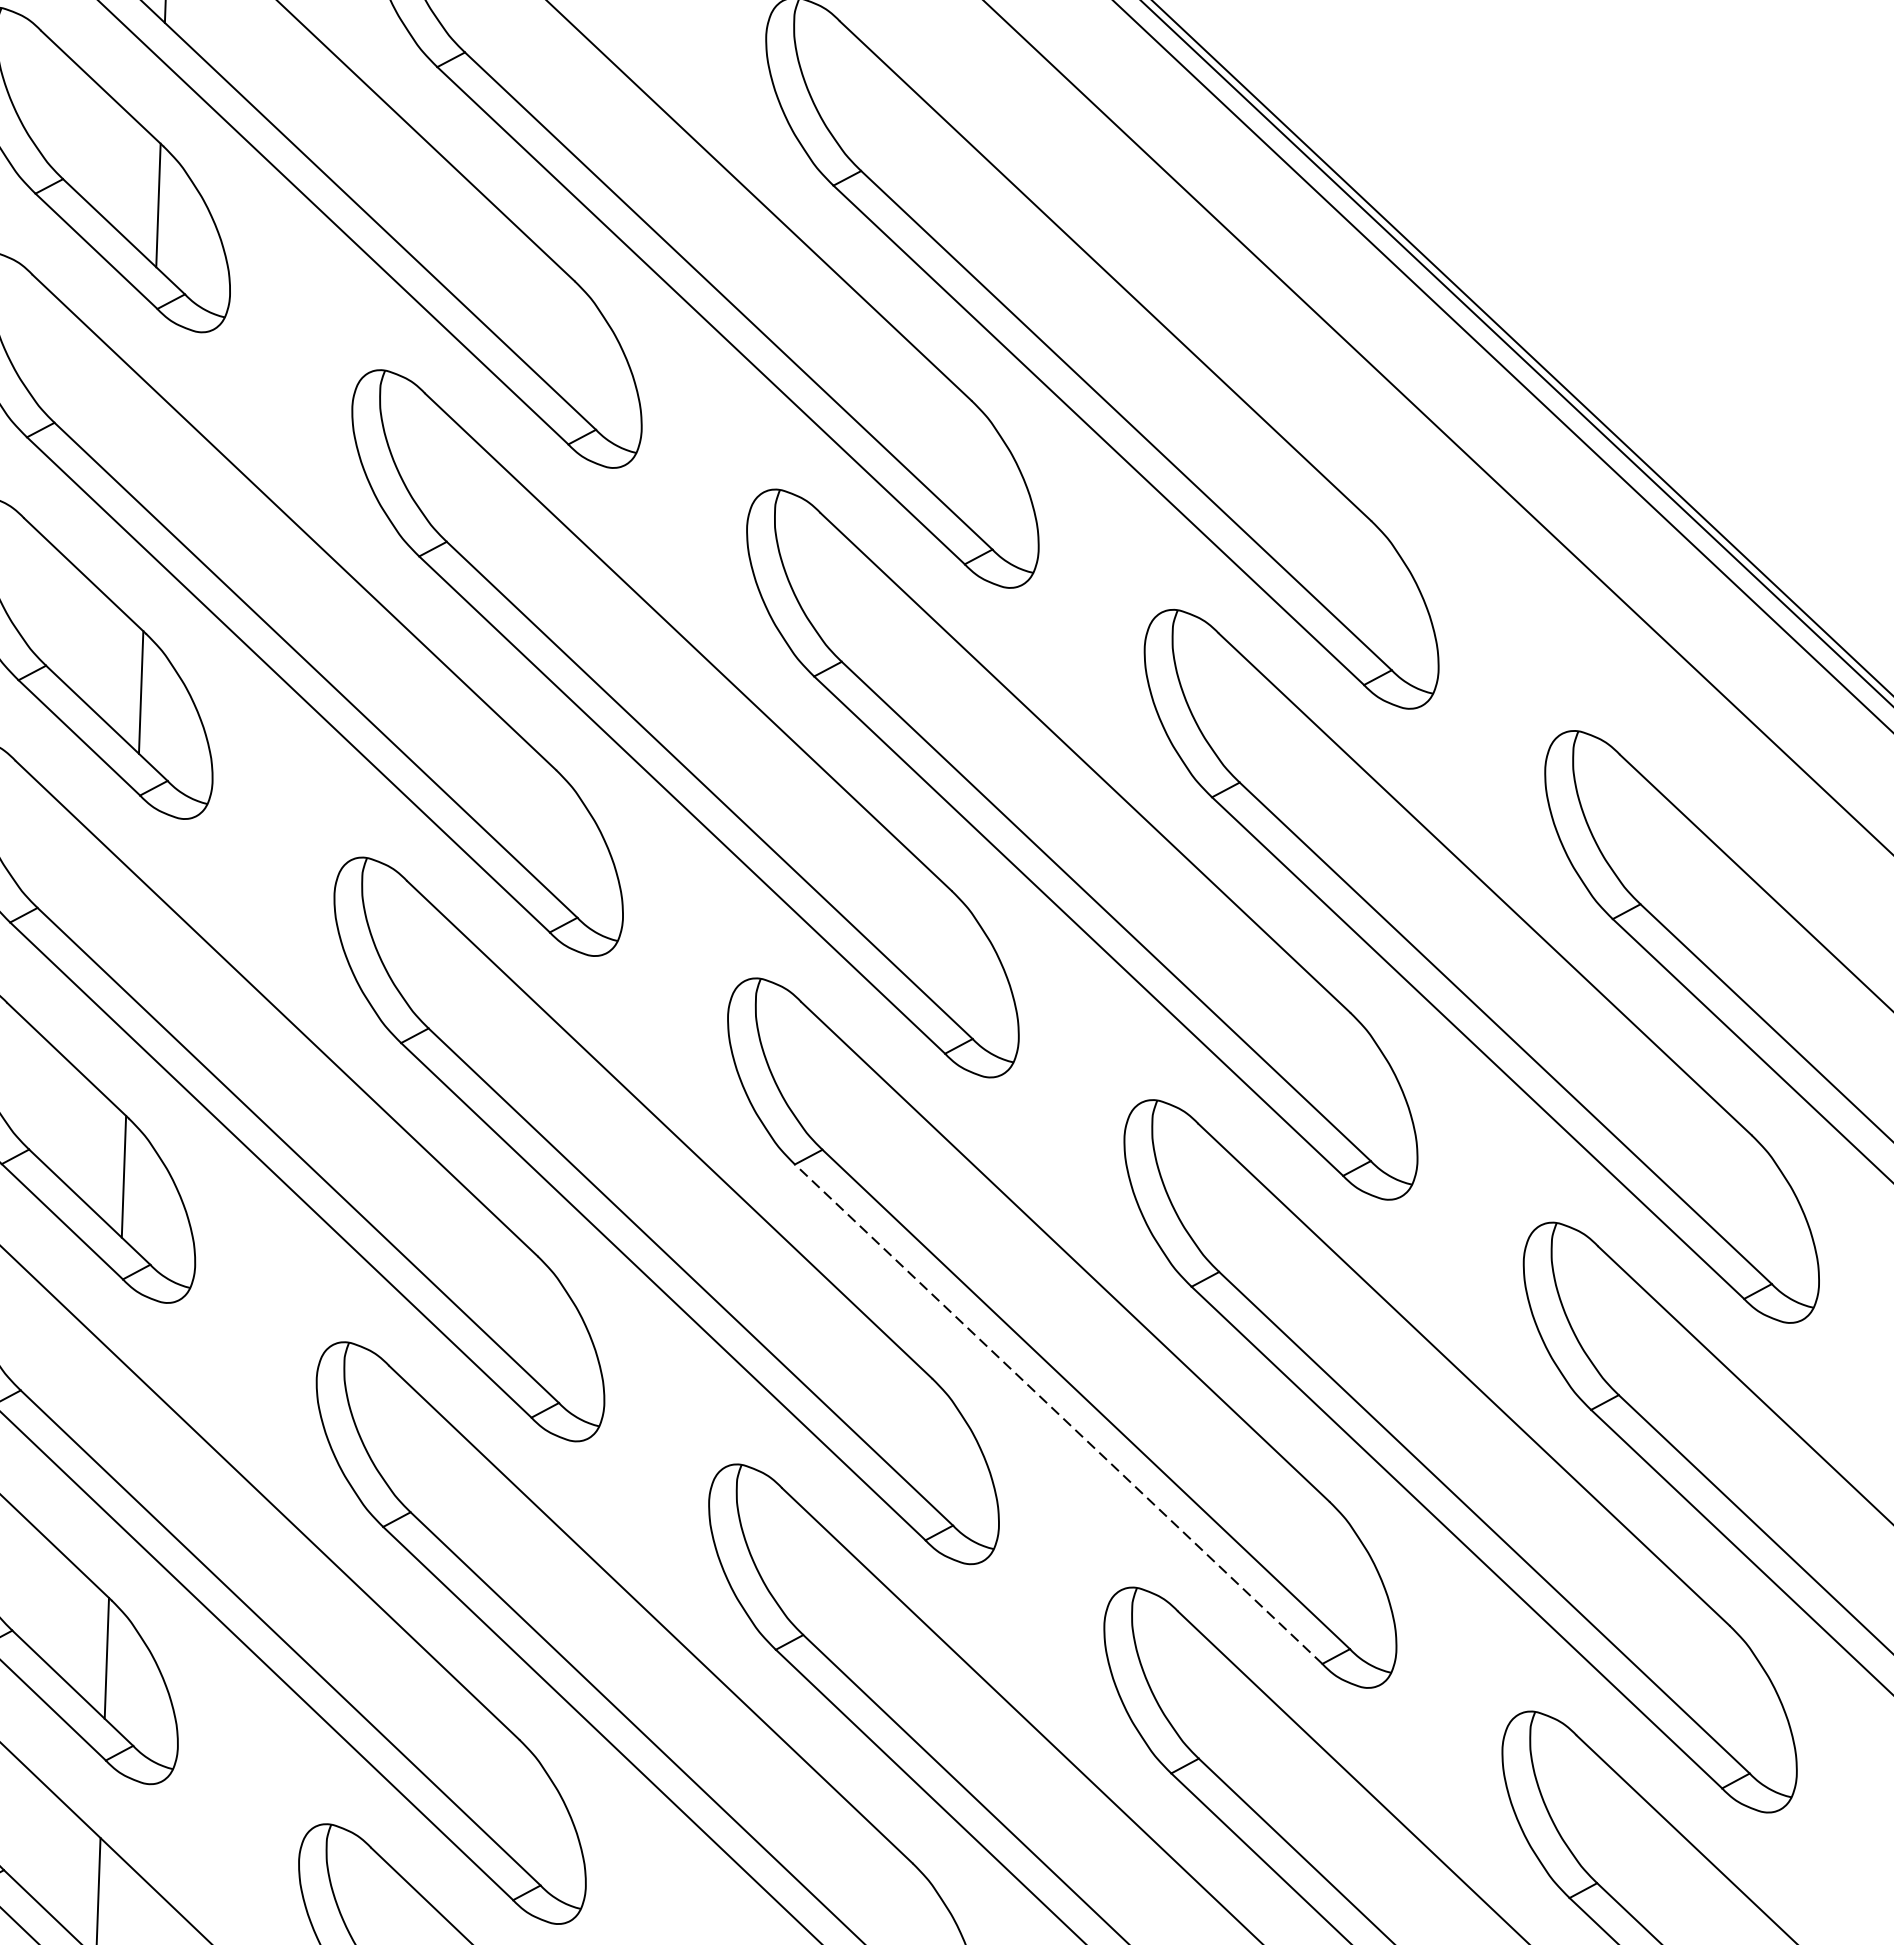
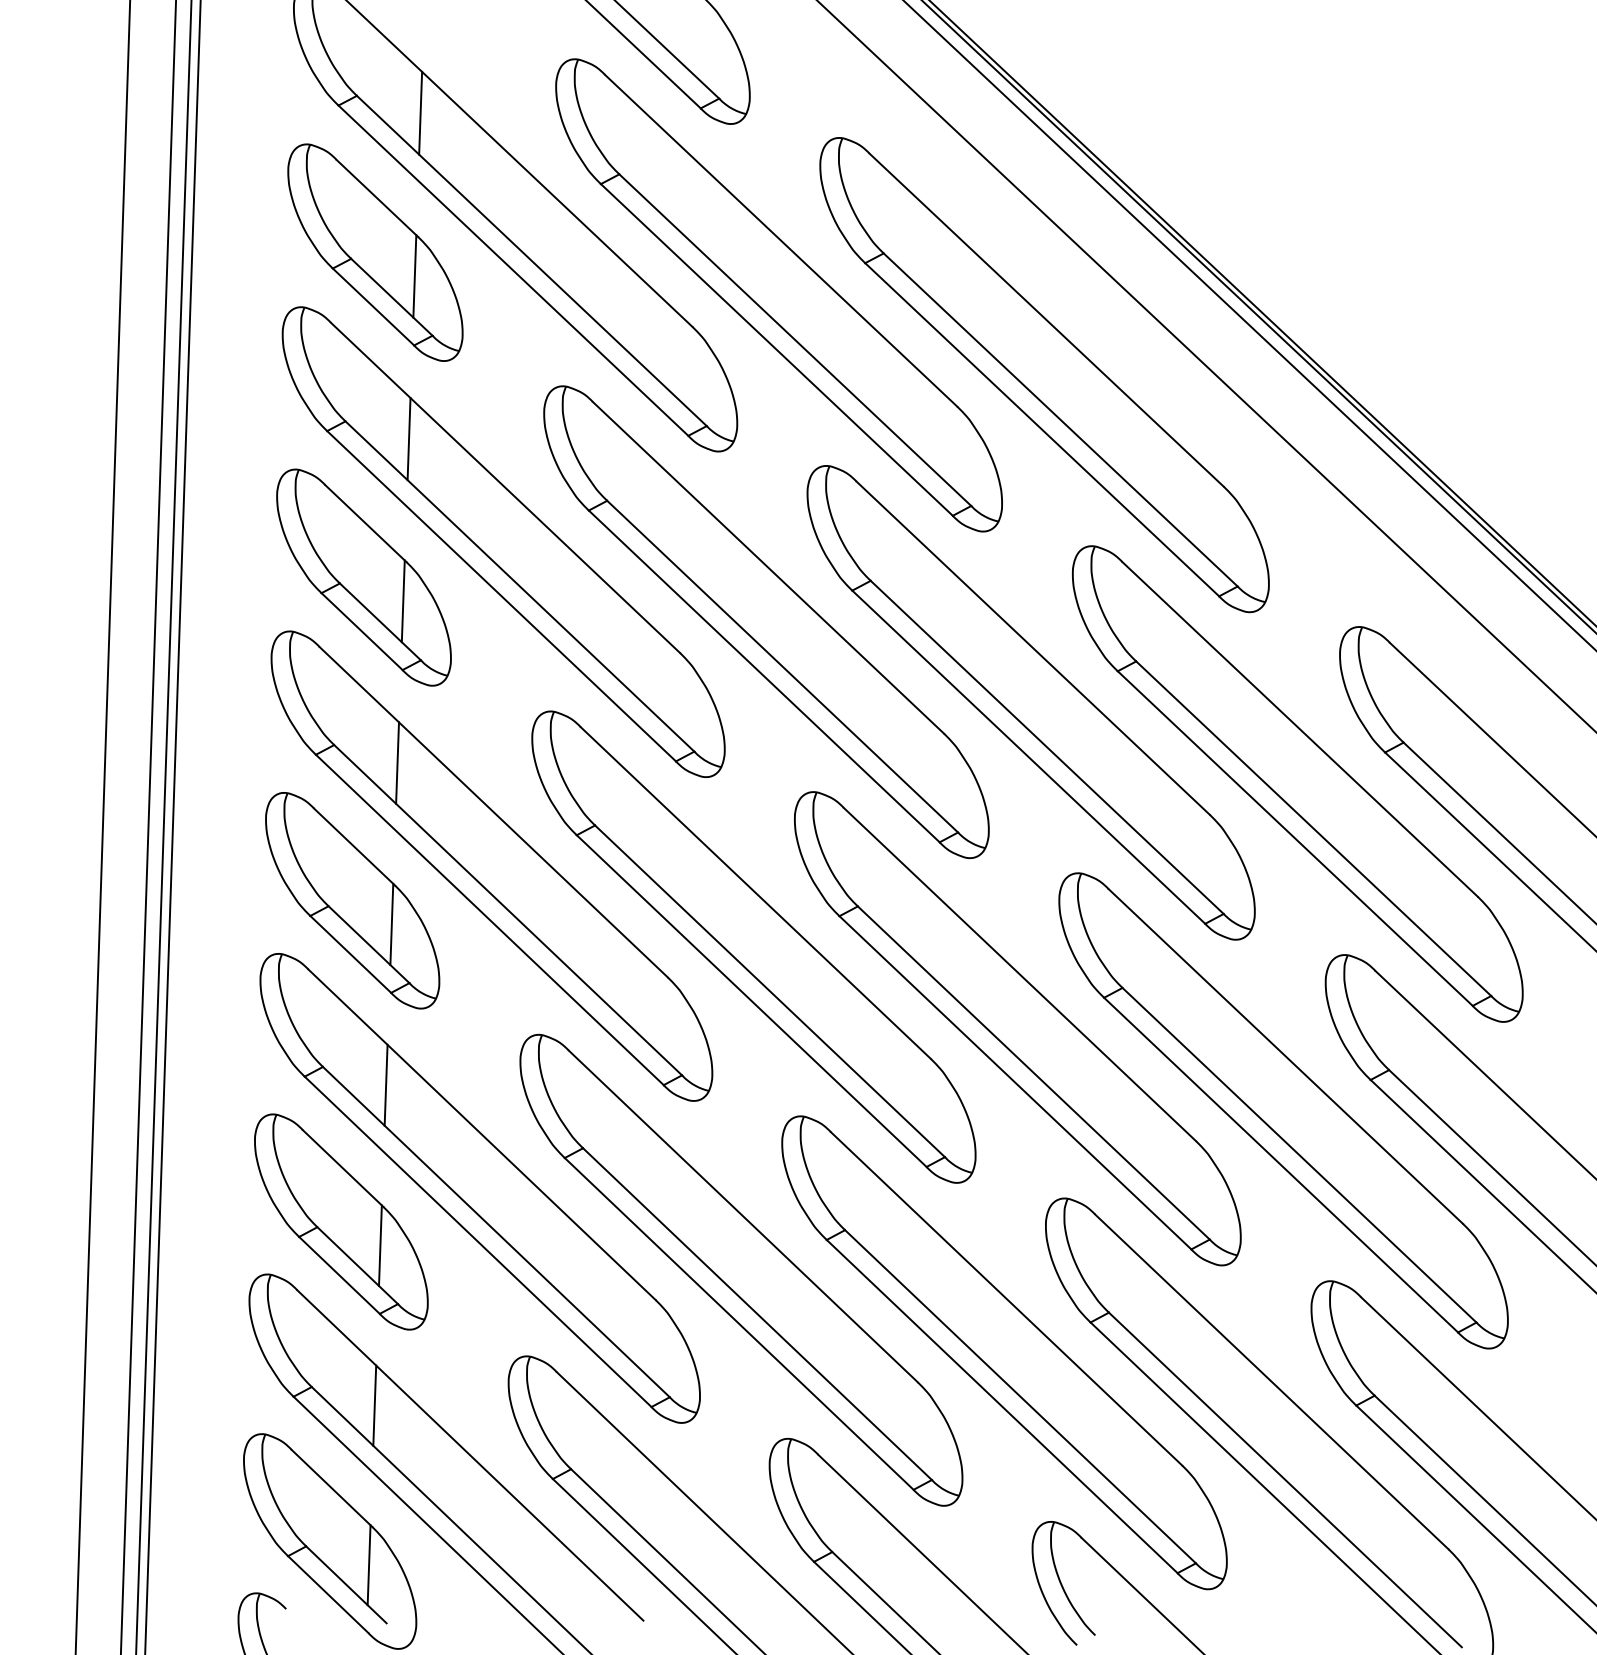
line: (148, 449) -> (408, 439), added
line: (132, 934) -> (397, 762), added
line: (1058, 1413) -> (1015, 1082), dashed -> solid
line: (114, 1416) -> (385, 1084), added

